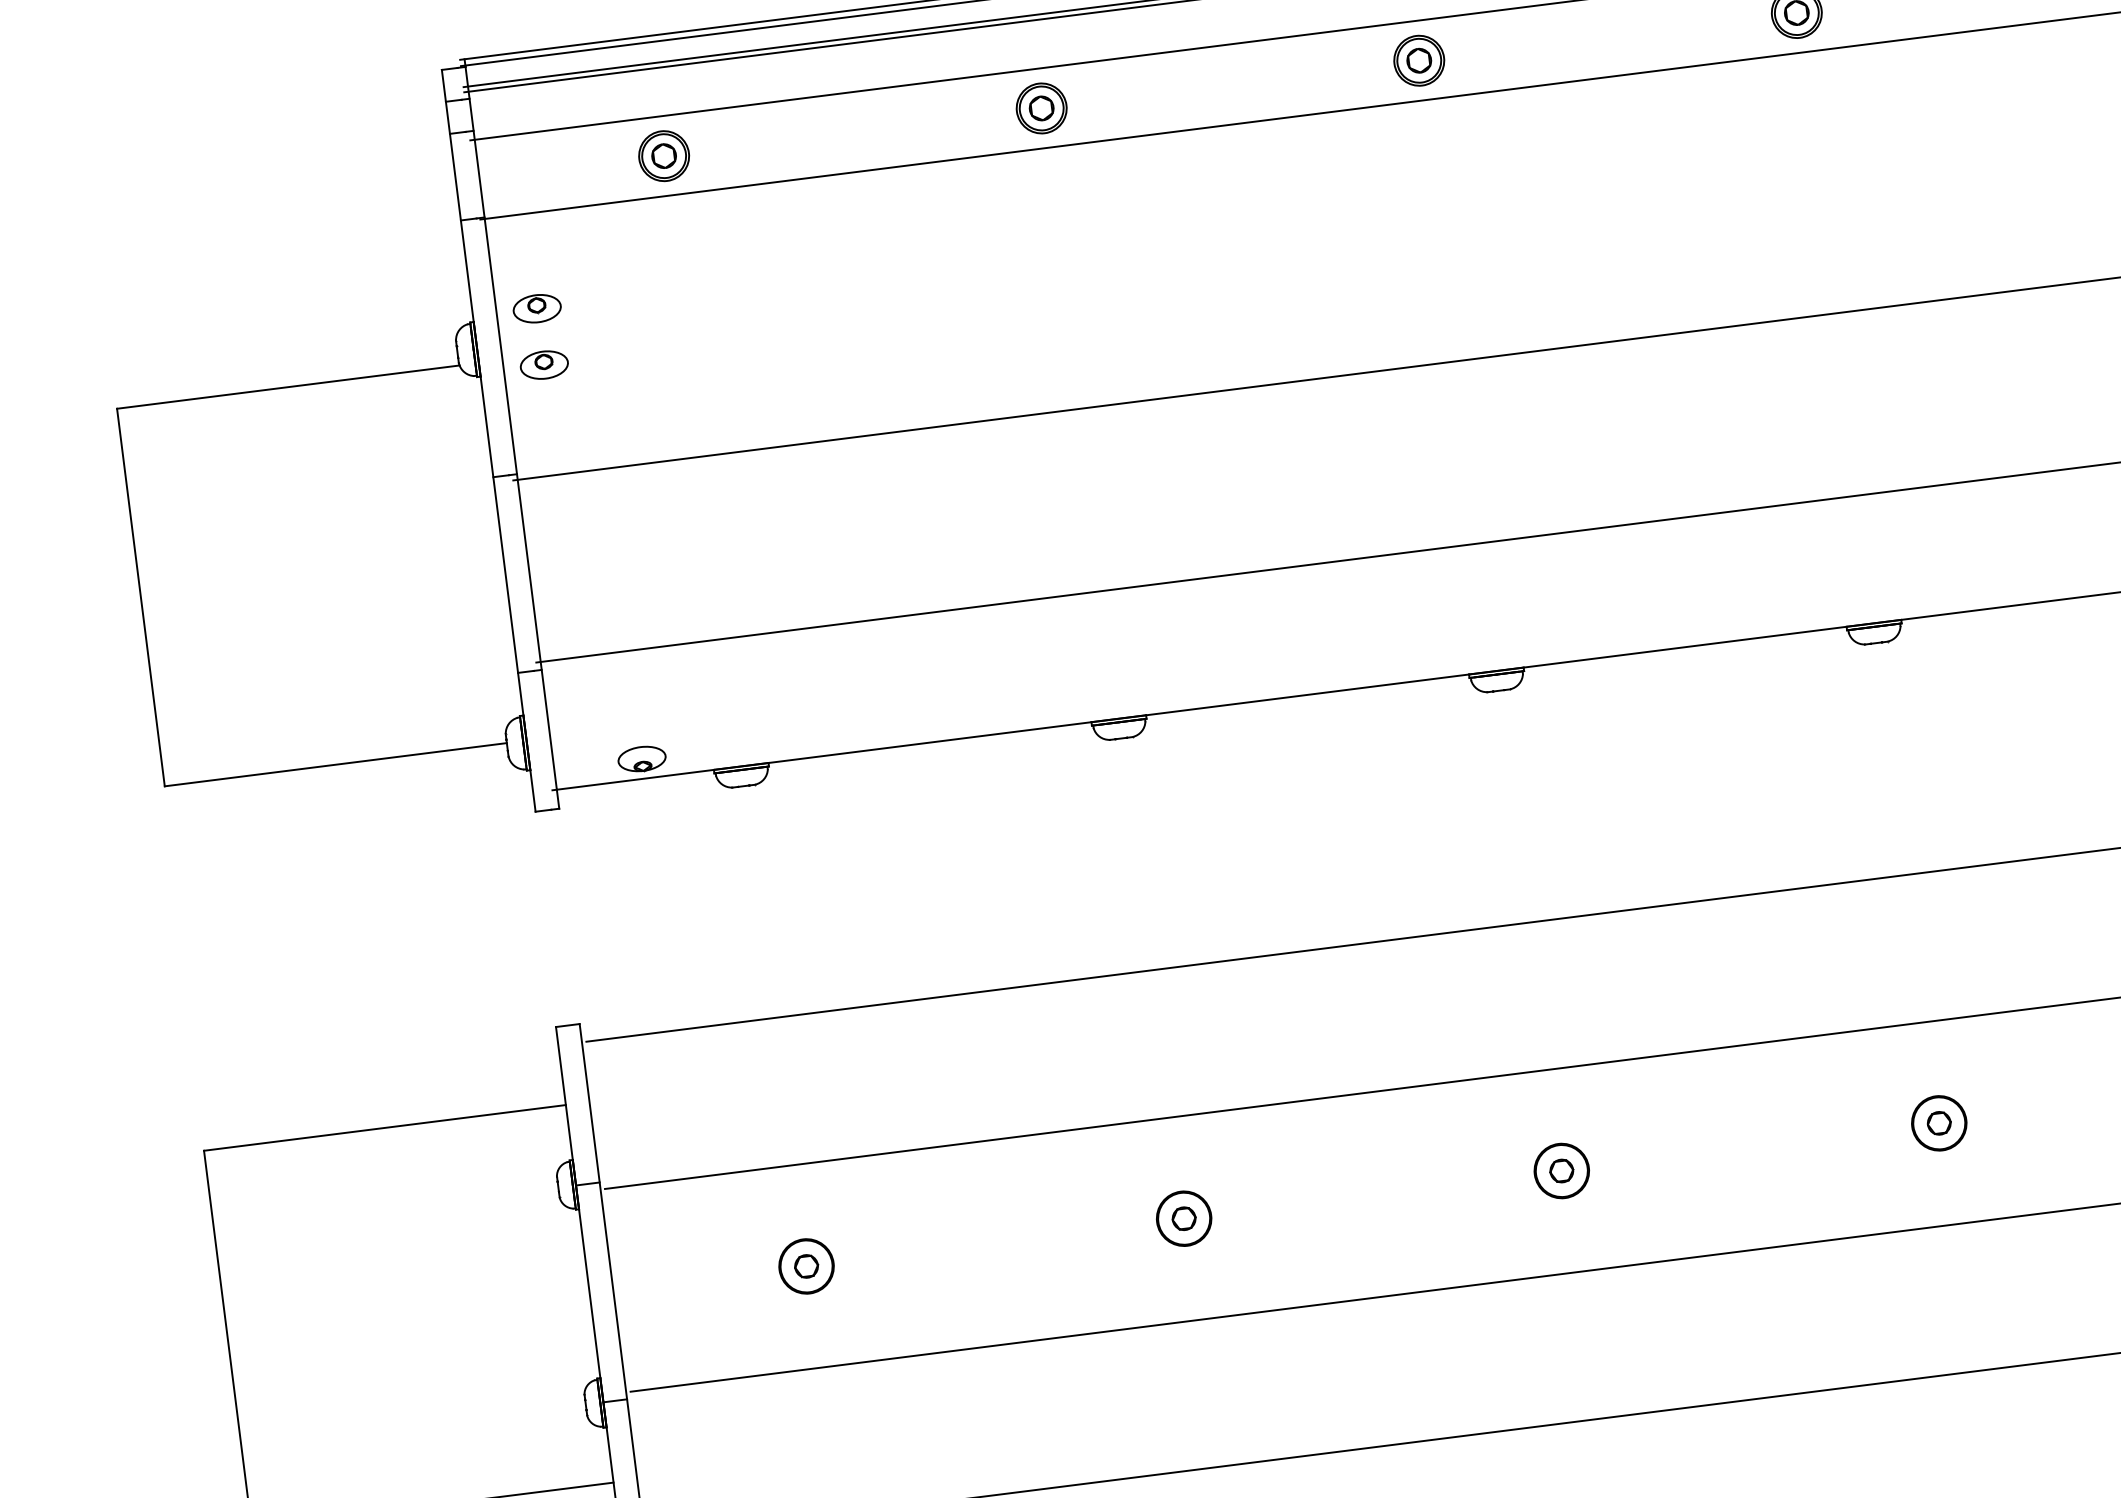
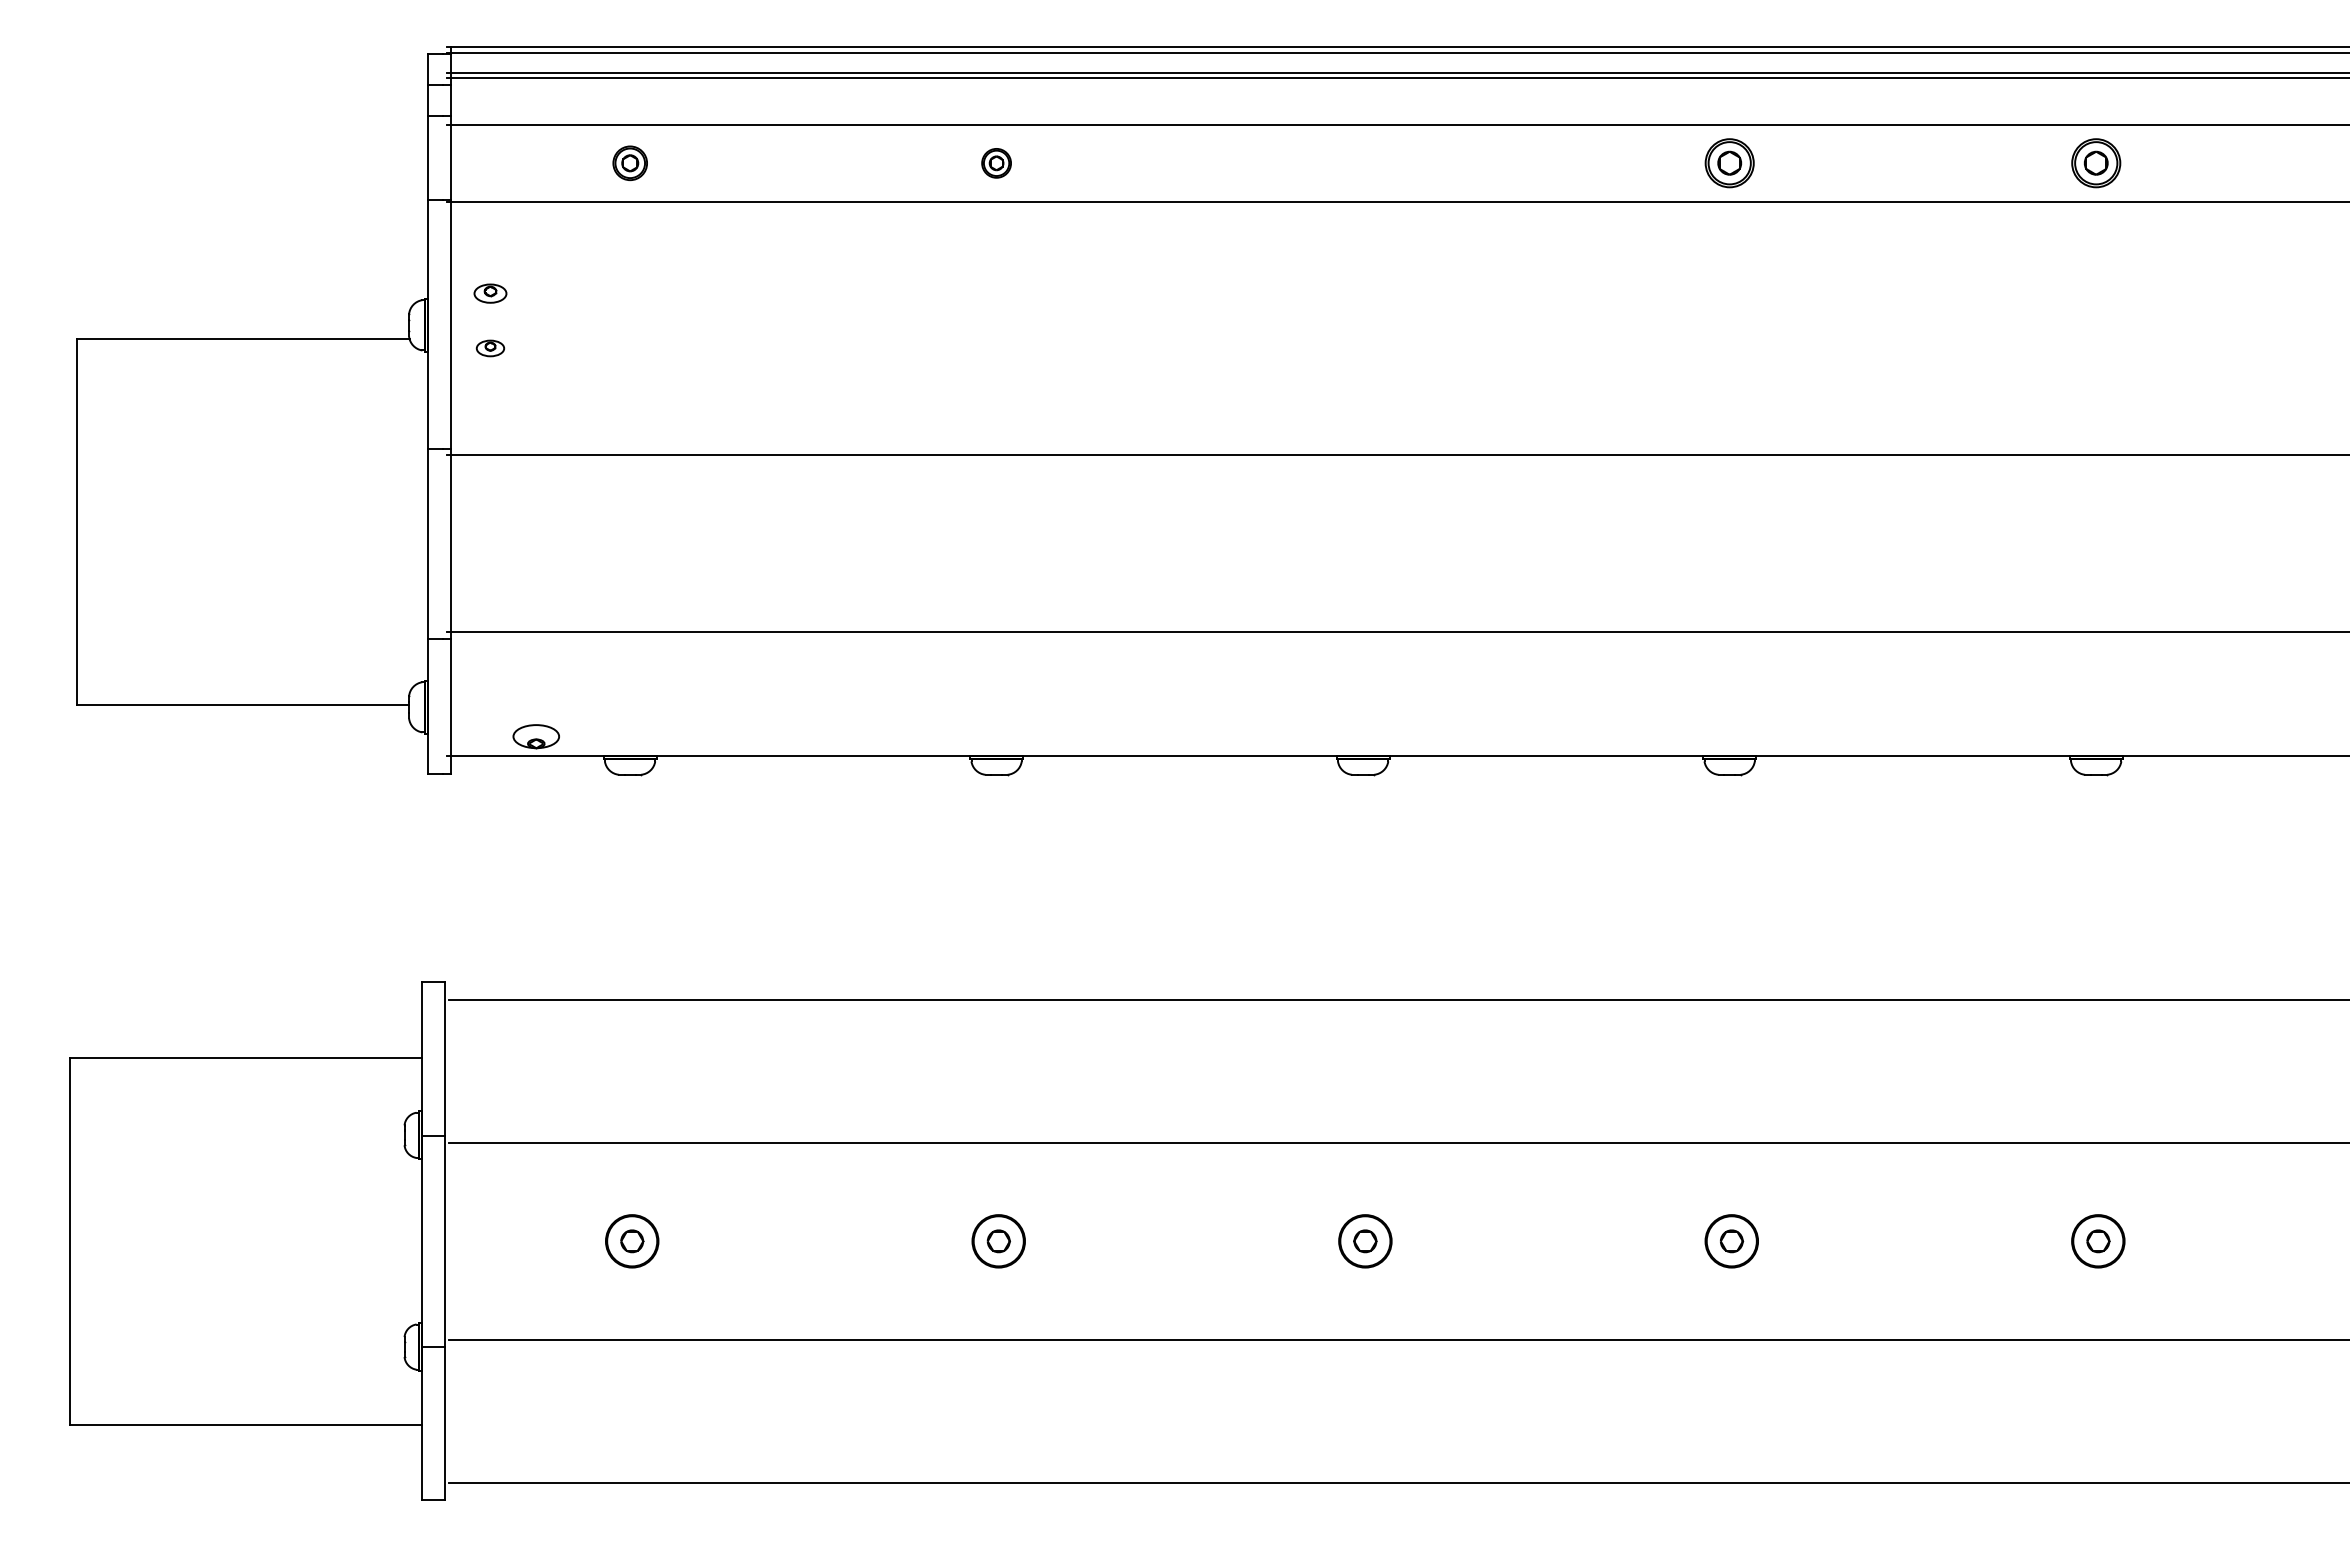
part: (1419, 60) -> (1363, 163), removed
part: (1041, 108) -> (996, 163), size x0.6
part: (664, 156) -> (630, 163), size x0.7
part: (537, 308) -> (490, 293), size x0.7
part: (544, 365) -> (490, 348), size x0.6

